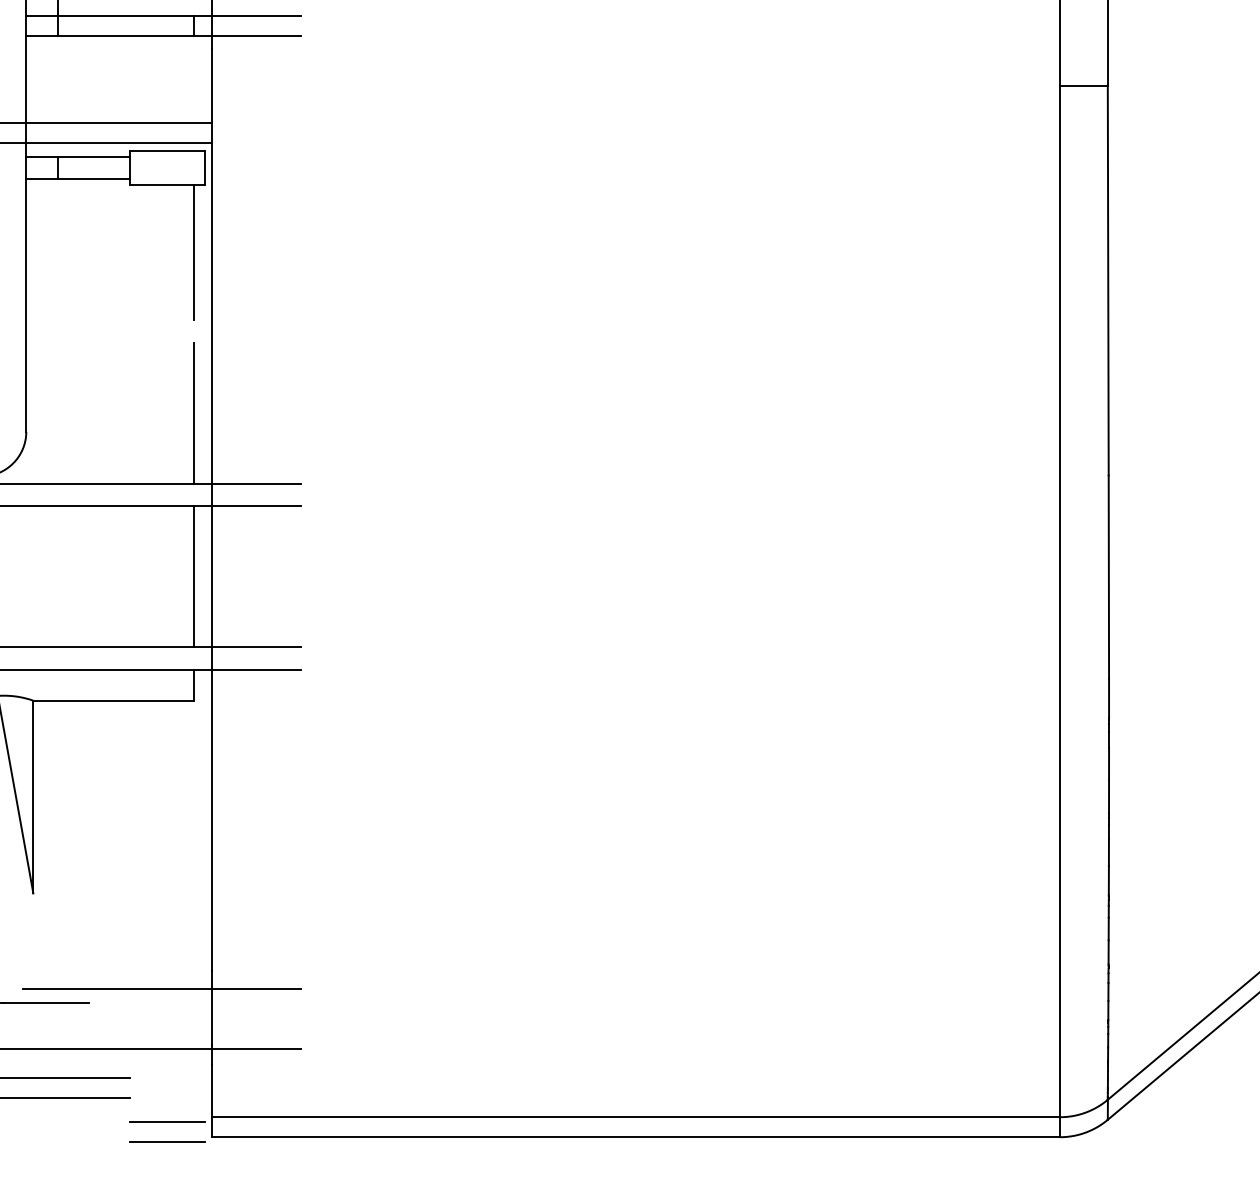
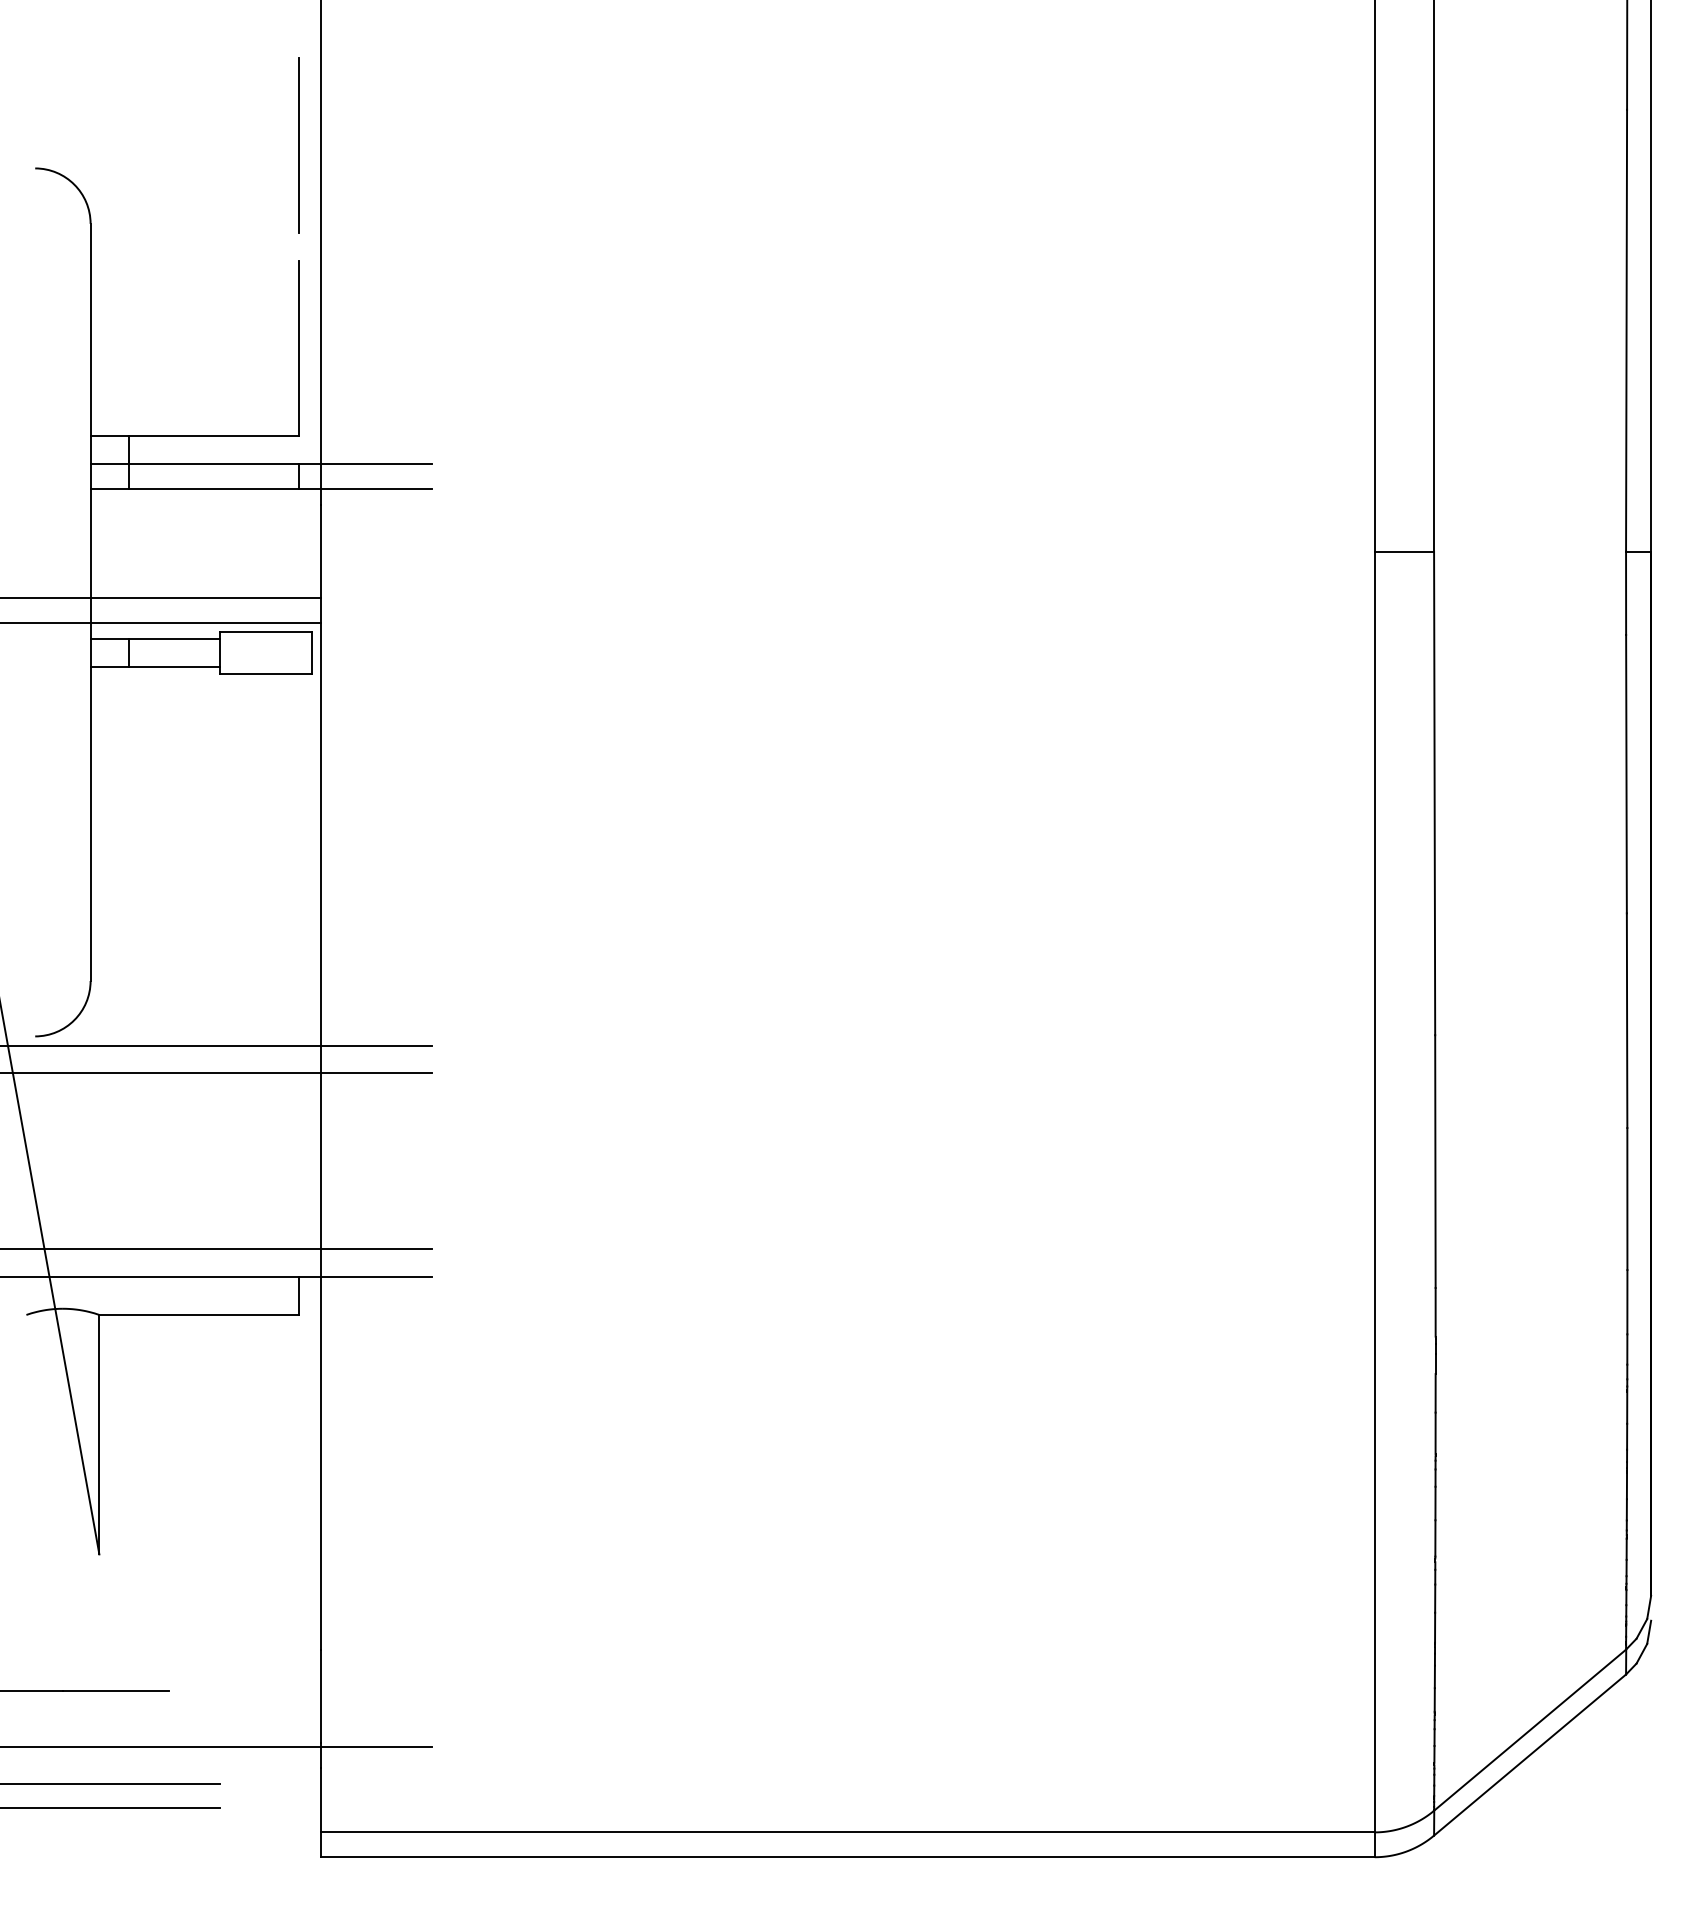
line: (194, 252) -> (299, 758), removed
line: (194, 412) -> (299, 957), removed
line: (194, 576) -> (299, 1160), removed
line: (162, 989) -> (259, 1673), removed
line: (167, 1122) -> (265, 1838), removed
line: (167, 1142) -> (265, 1863), removed

